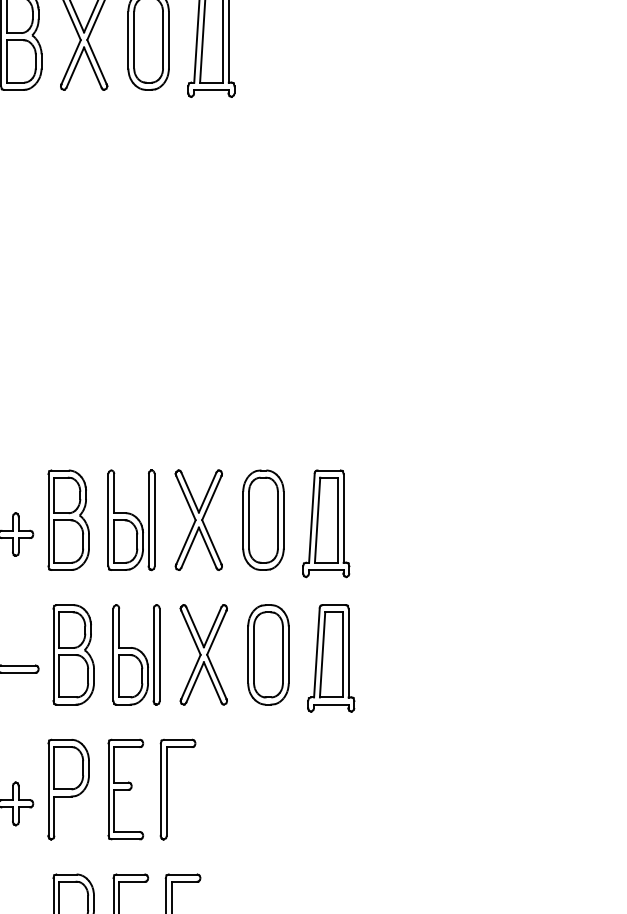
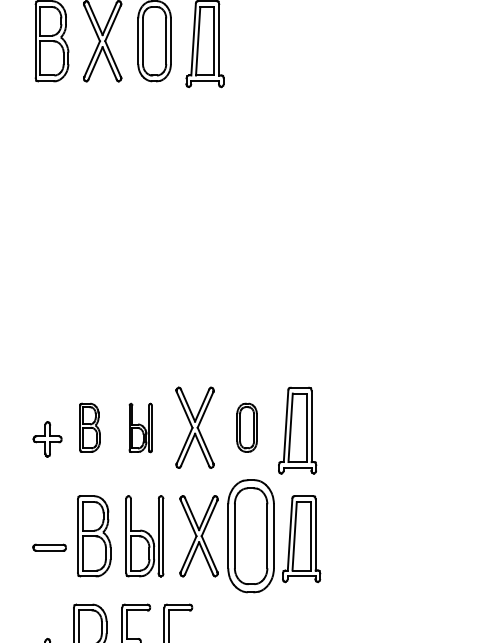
part: (68, 519) -> (90, 427), size x0.6
part: (263, 519) -> (247, 427), size x0.6
part: (131, 520) -> (140, 428), size x0.6
part: (268, 654) -> (251, 535), size x1.4

